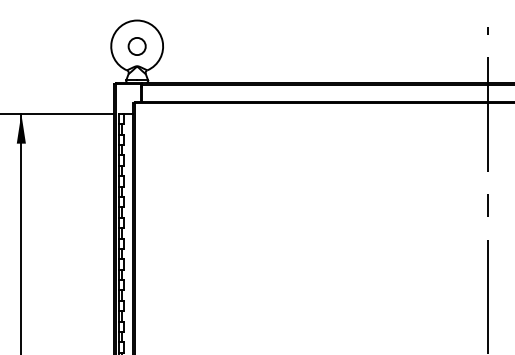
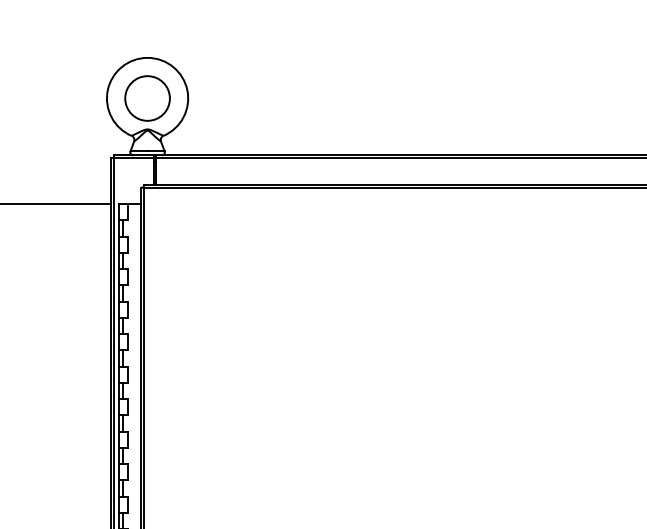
circle: (136, 46) -> (146, 98), size x1.67

